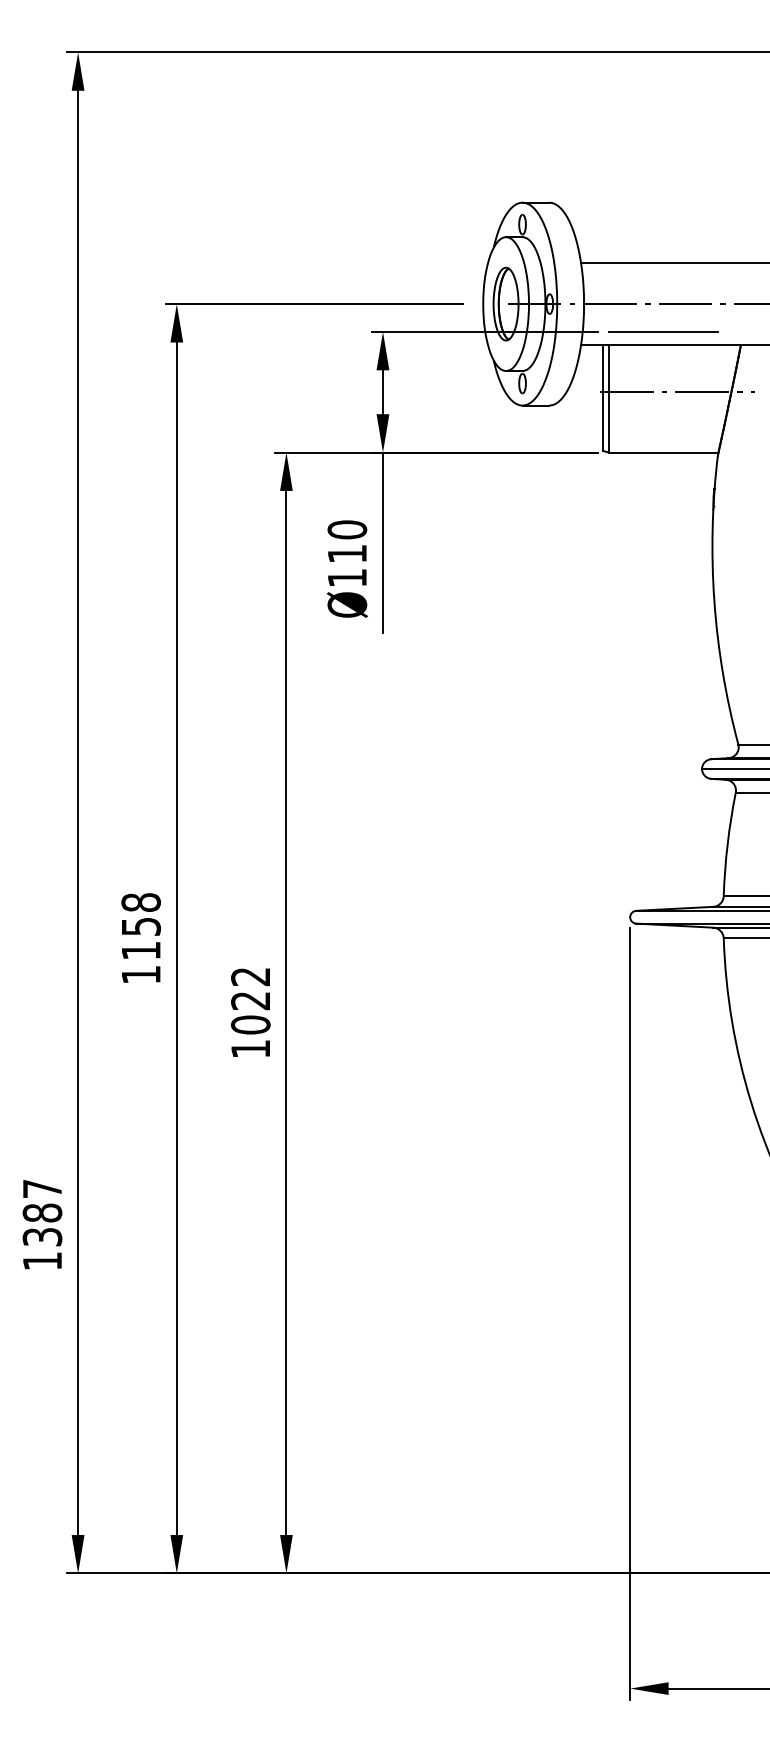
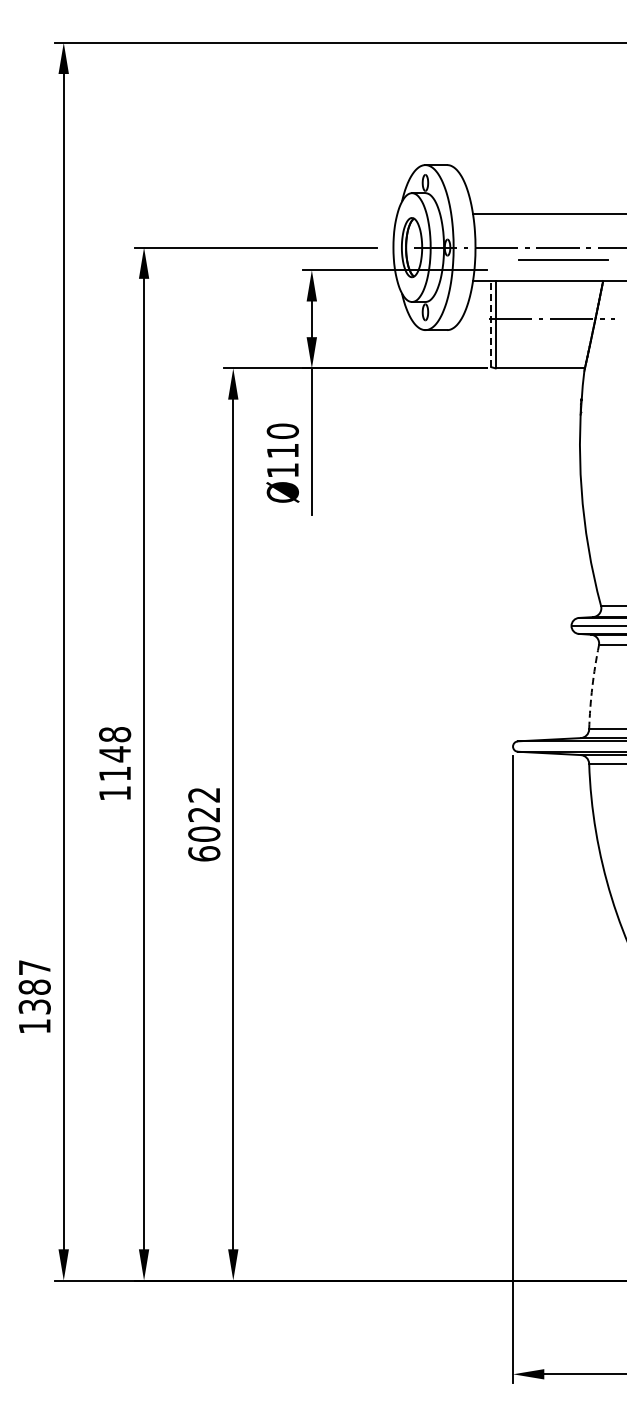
line: (663, 331) -> (563, 259), moved
line: (603, 397) -> (491, 323), solid -> dashed
arc: (727, 844) -> (592, 687), solid -> dashed
text: (141, 926) -> (115, 754), 1158 -> 1148
text: (251, 1048) -> (204, 853), 1022 -> 6022

